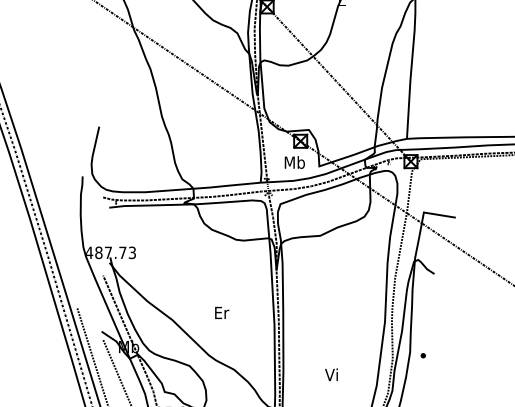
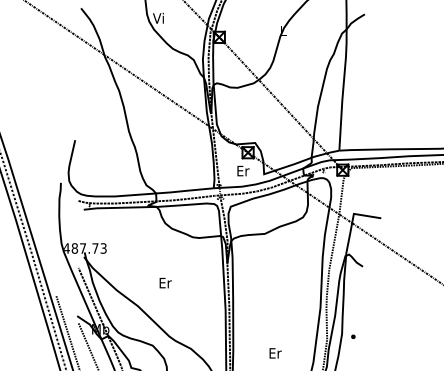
text: (294, 161) -> (242, 170), Mb -> Er
text: (221, 313) -> (165, 283), moved
text: (332, 373) -> (275, 352), Vi -> Er

